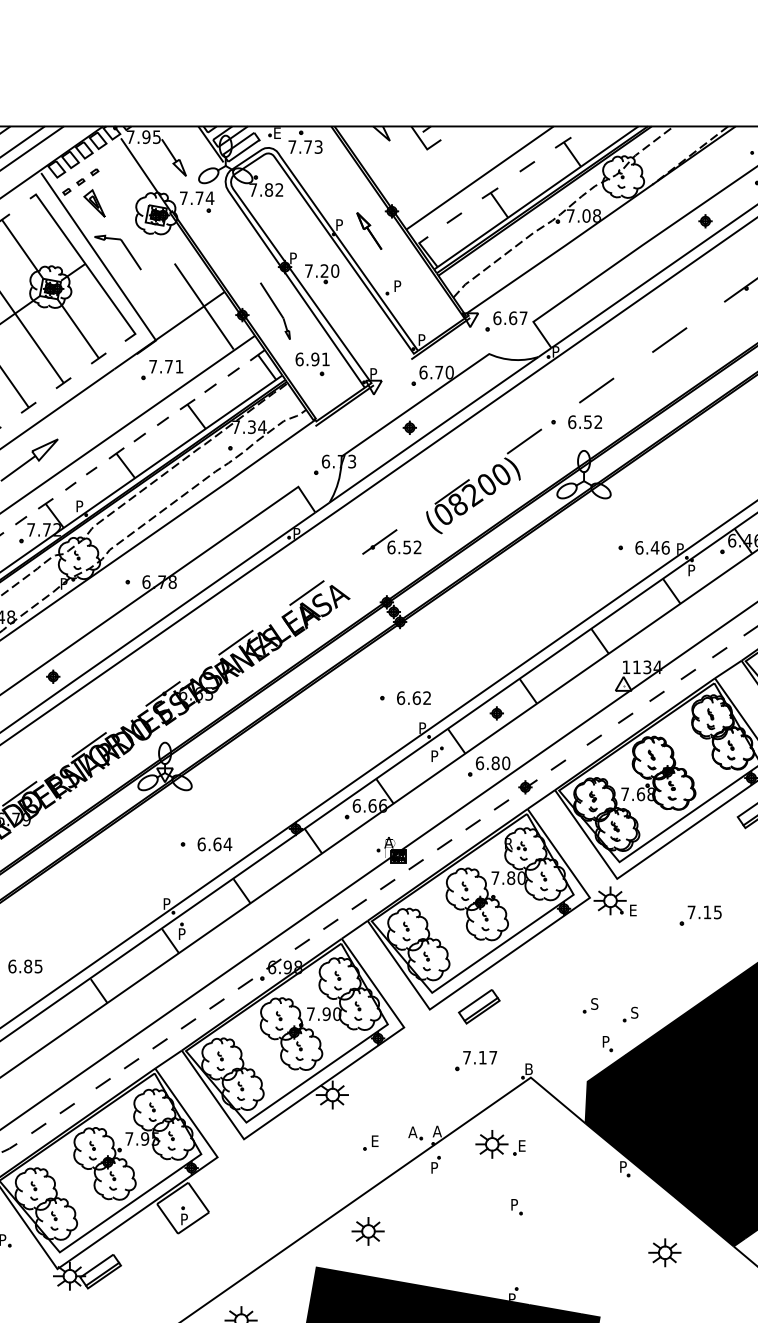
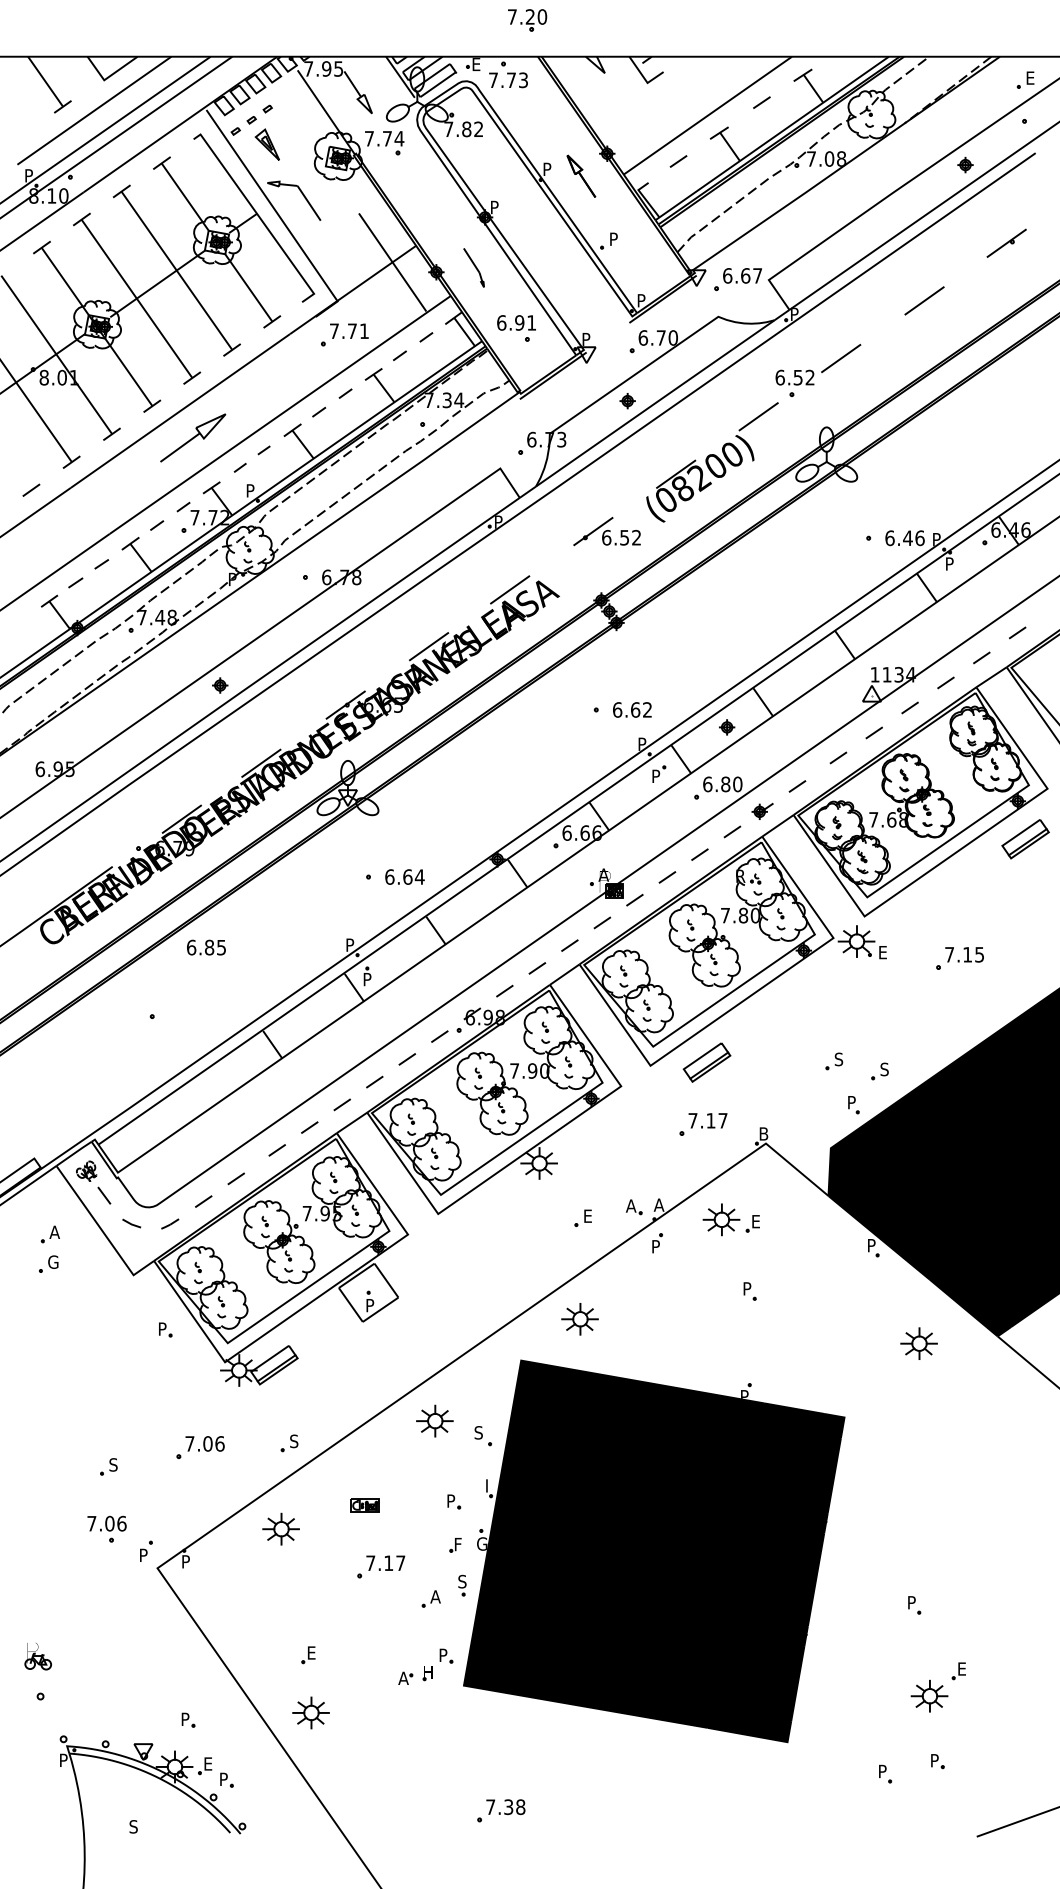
part: (322, 274) -> (527, 20), moved
part: (274, 310) -> (473, 267), size x0.6
text: (584, 422) -> (794, 377), moved
text: (25, 966) -> (206, 947), moved

